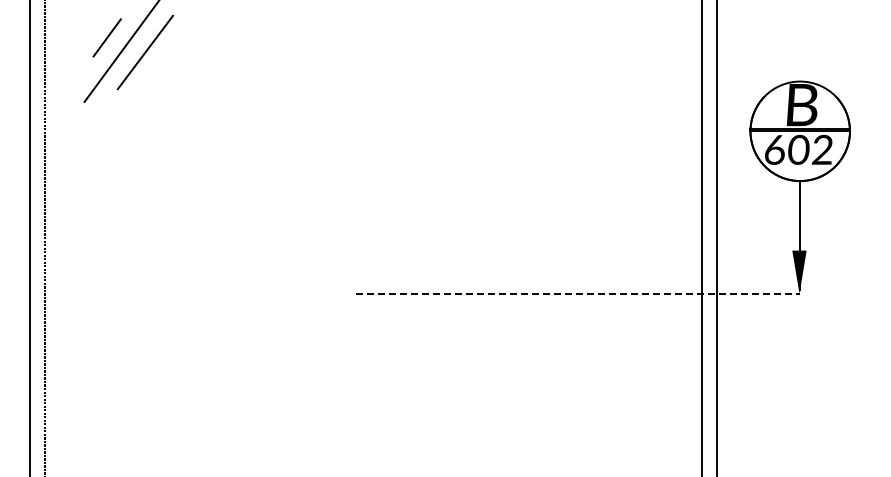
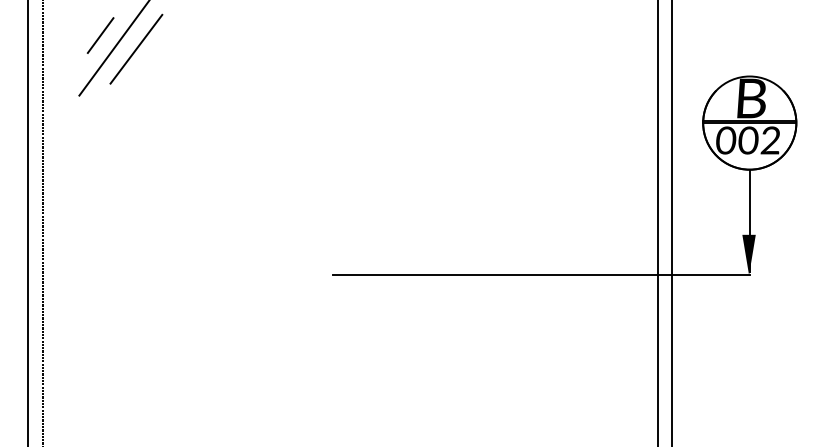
text: (774, 149) -> (725, 140), 602 -> 002
line: (578, 293) -> (542, 275), dashed -> solid

